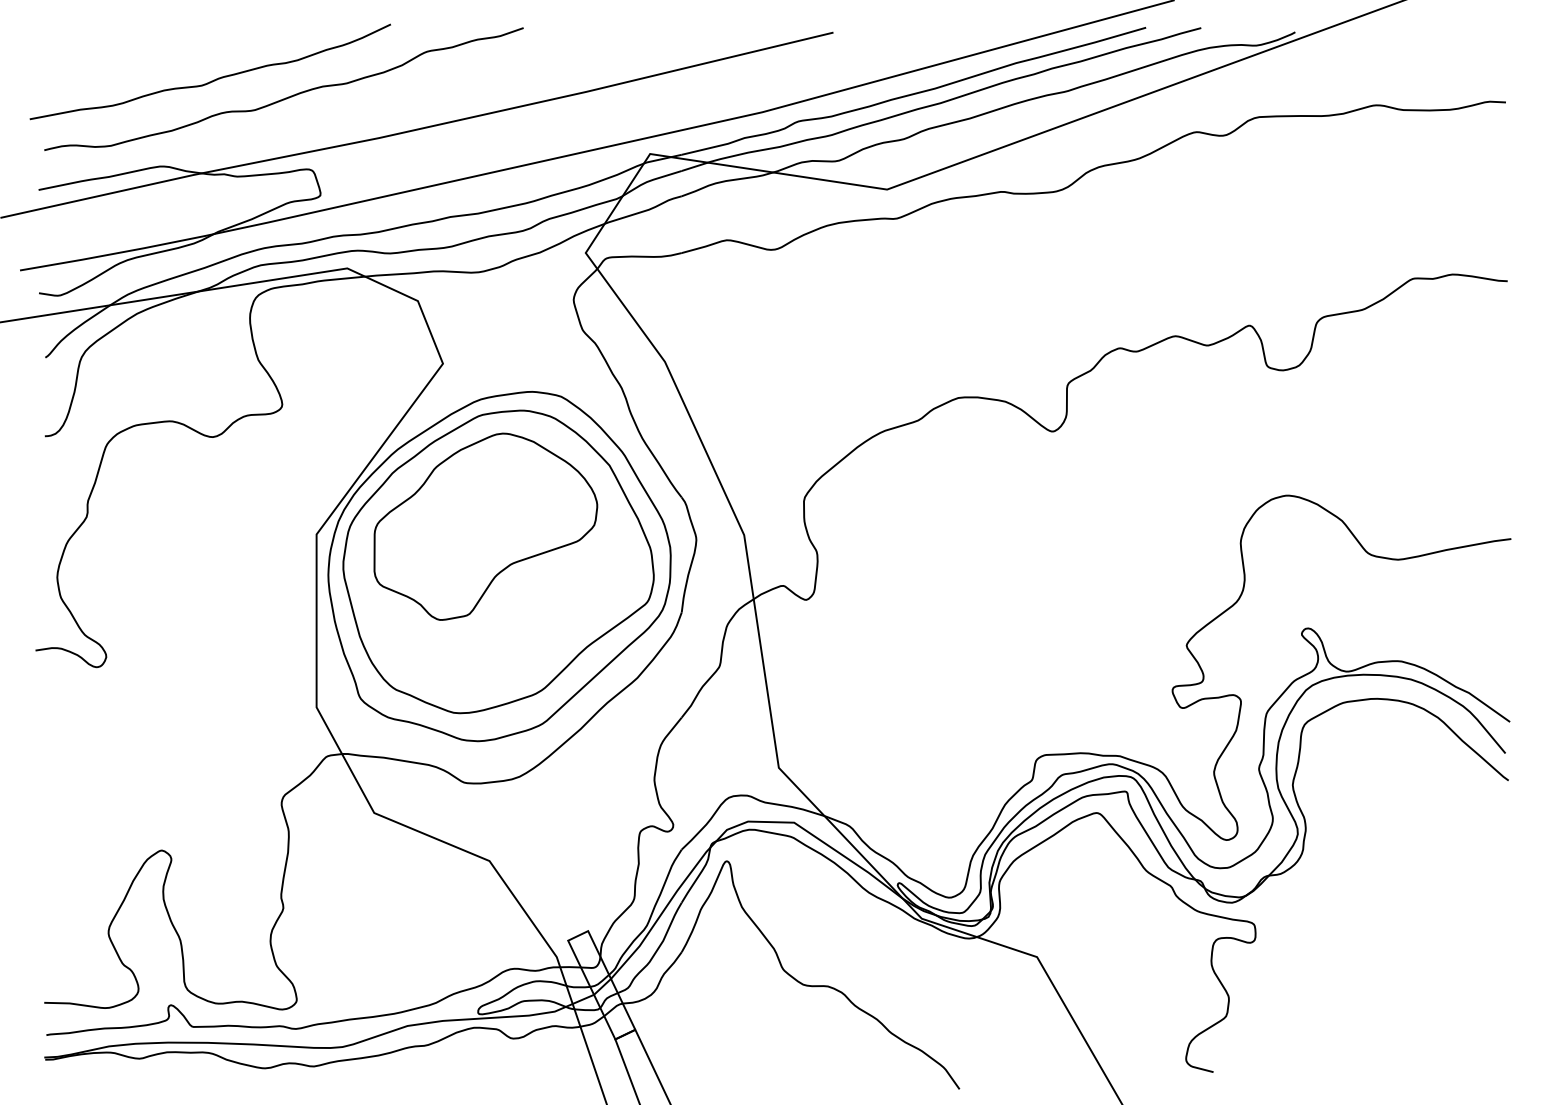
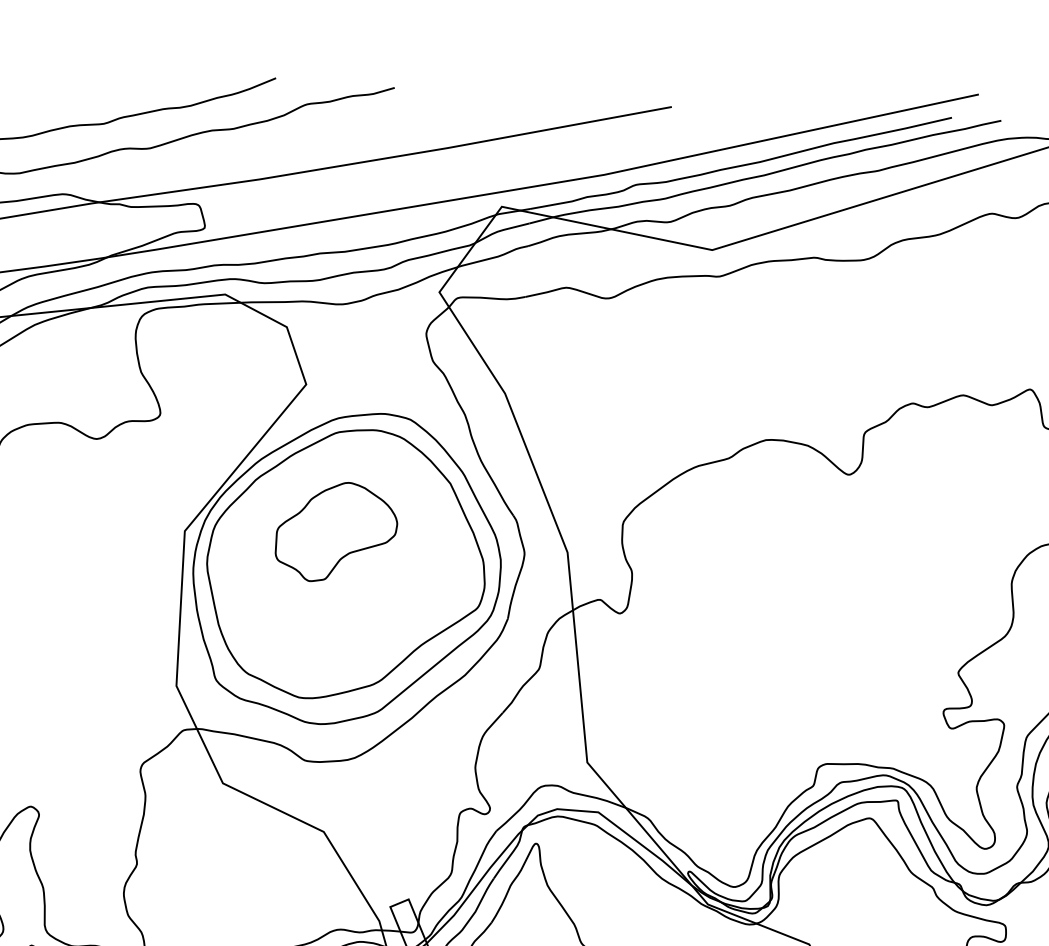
part: (485, 526) -> (336, 532), size x0.6

